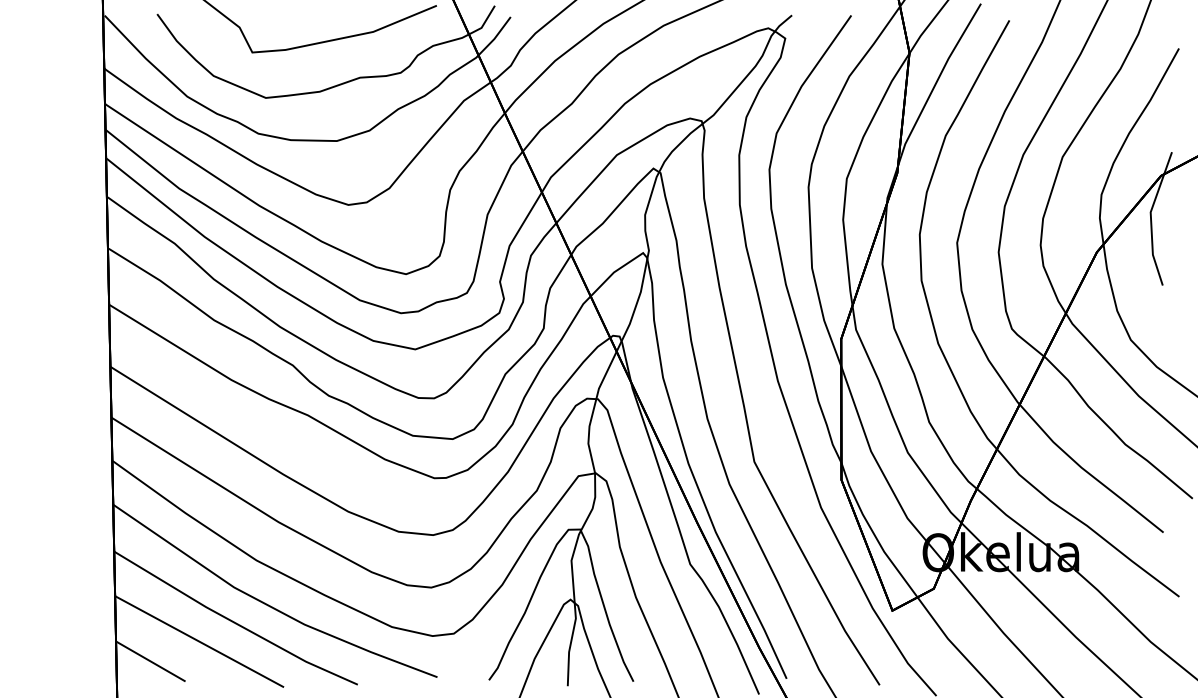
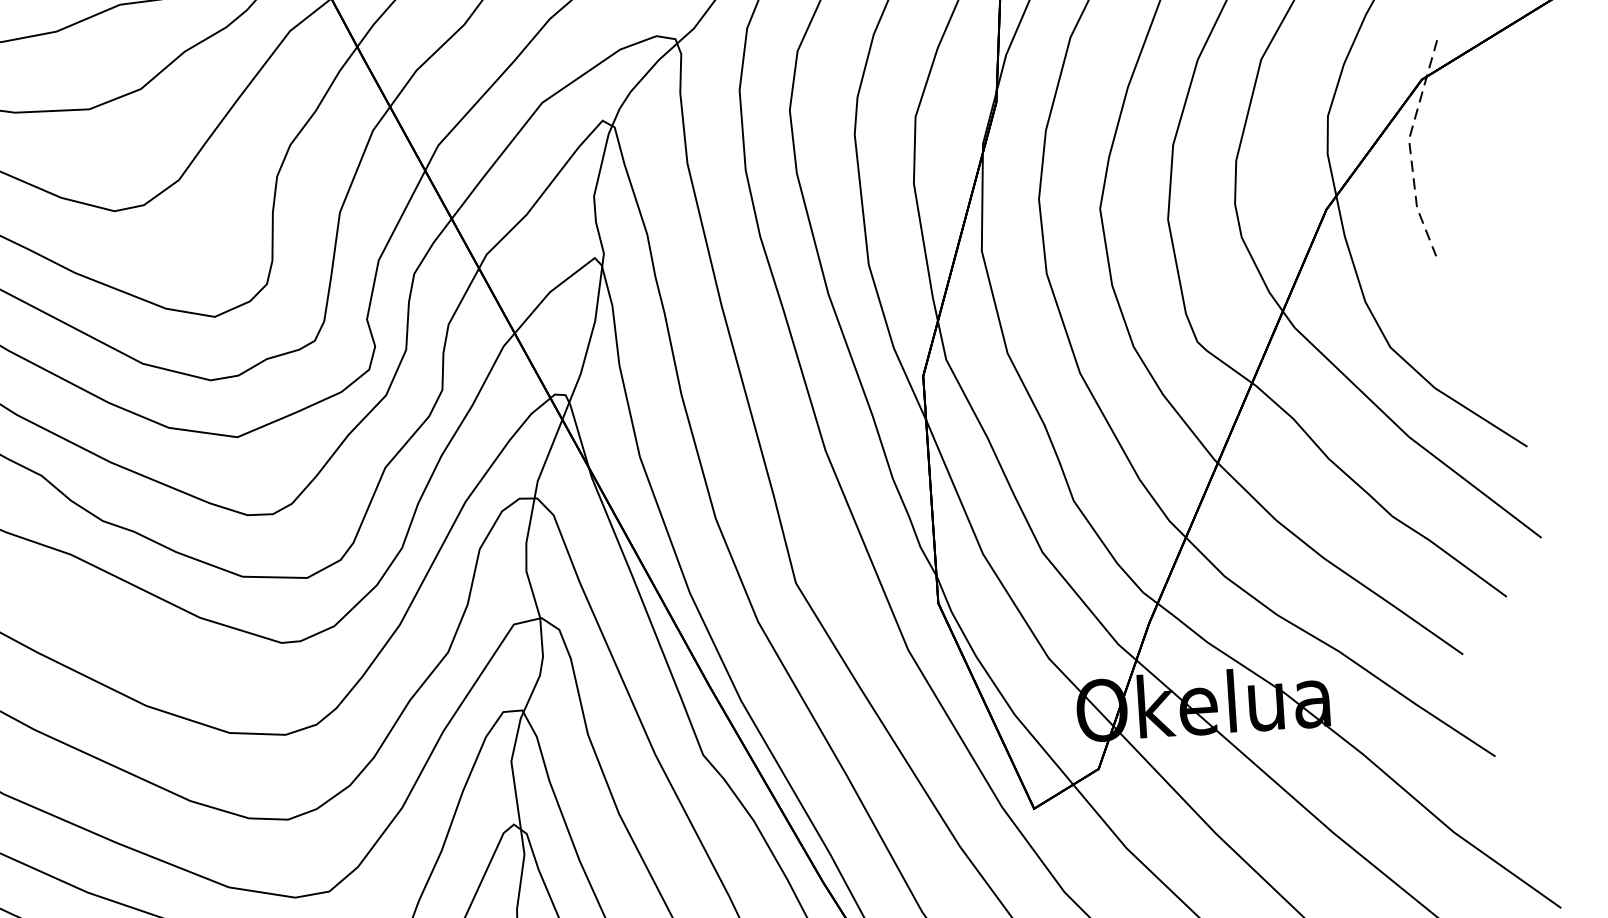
line: (1151, 218) -> (1410, 149), solid -> dashed

